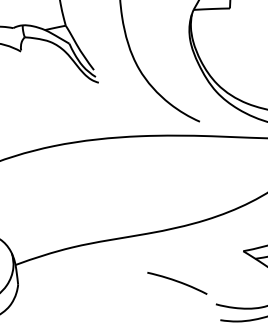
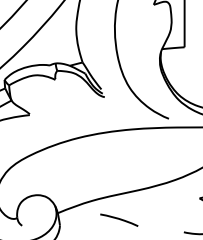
curve: (177, 282) -> (119, 219), moved

